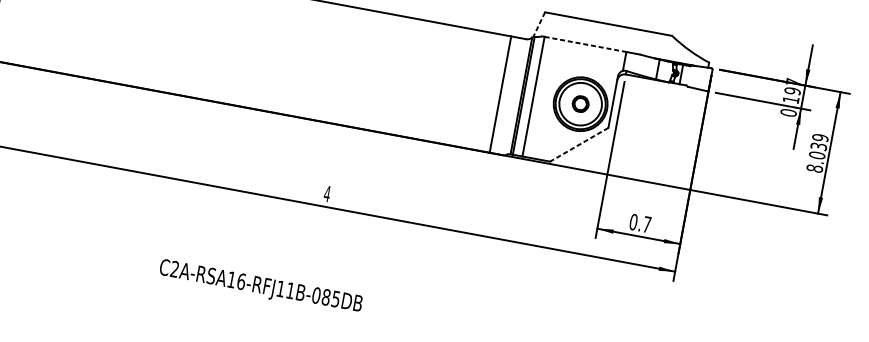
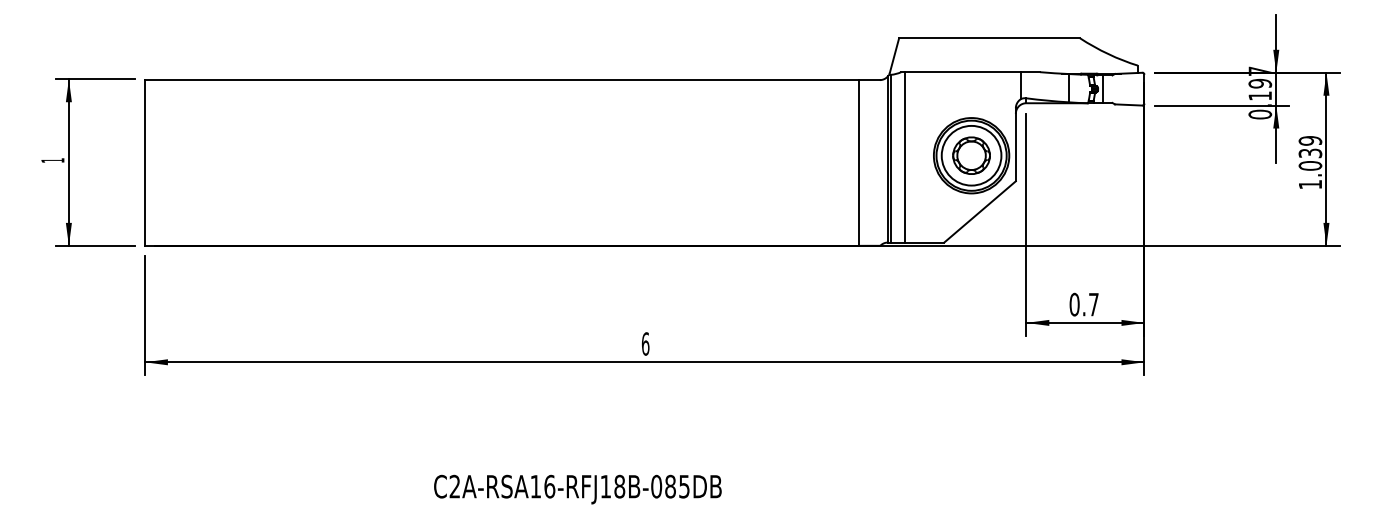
line: (539, 23) -> (894, 55), dashed -> solid
line: (585, 44) -> (963, 72), dashed -> solid
part: (580, 104) -> (971, 155), size x1.67
line: (578, 145) -> (979, 212), dashed -> solid
text: (814, 168) -> (1310, 184), 8.039 -> 1.039
text: (327, 193) -> (645, 343), 4 -> 6
text: (290, 290) -> (619, 486), C2A-RSA16-RFJ11B-085DB -> C2A-RSA16-RFJ18B-085DB

